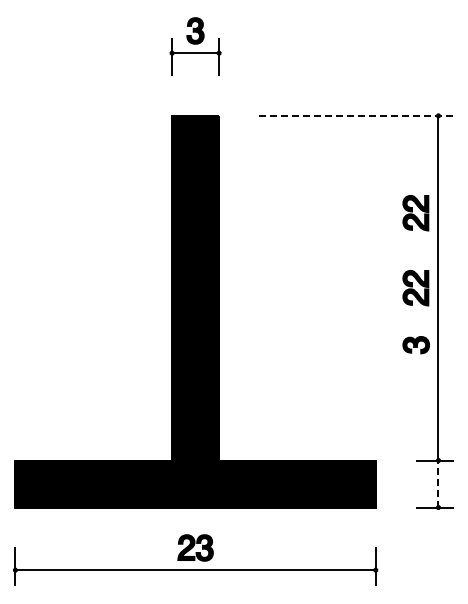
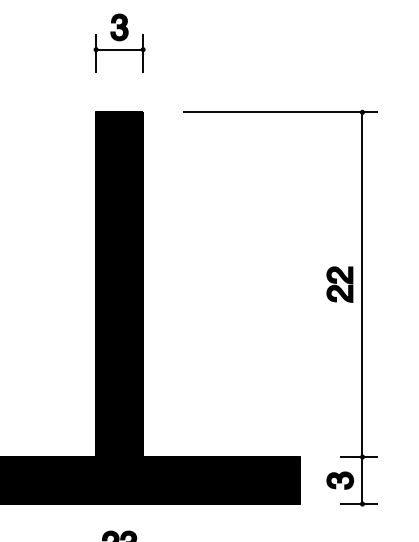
line: (356, 115) -> (280, 111), dashed -> solid
part: (415, 213) -> (339, 209), removed
part: (415, 345) -> (339, 480), moved
line: (438, 484) -> (362, 480), dashed -> solid

